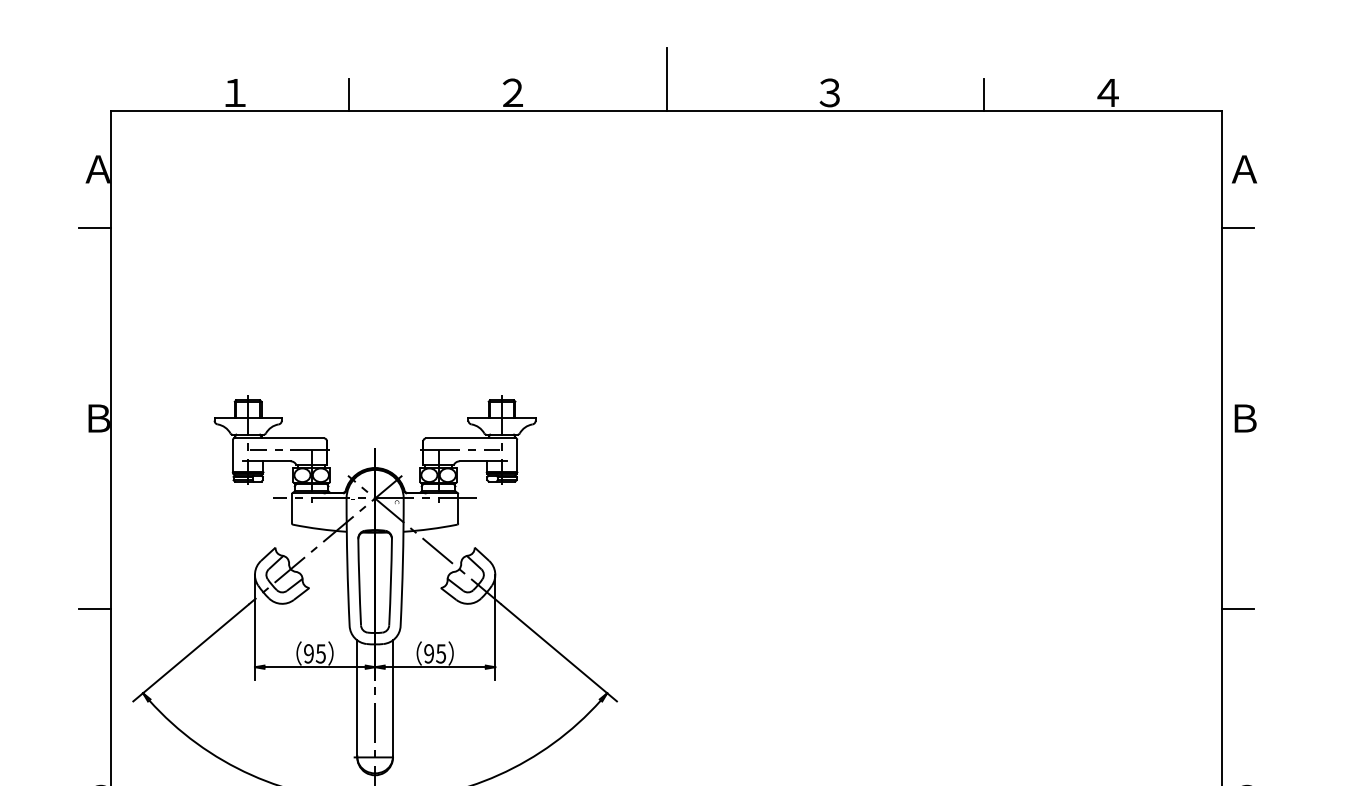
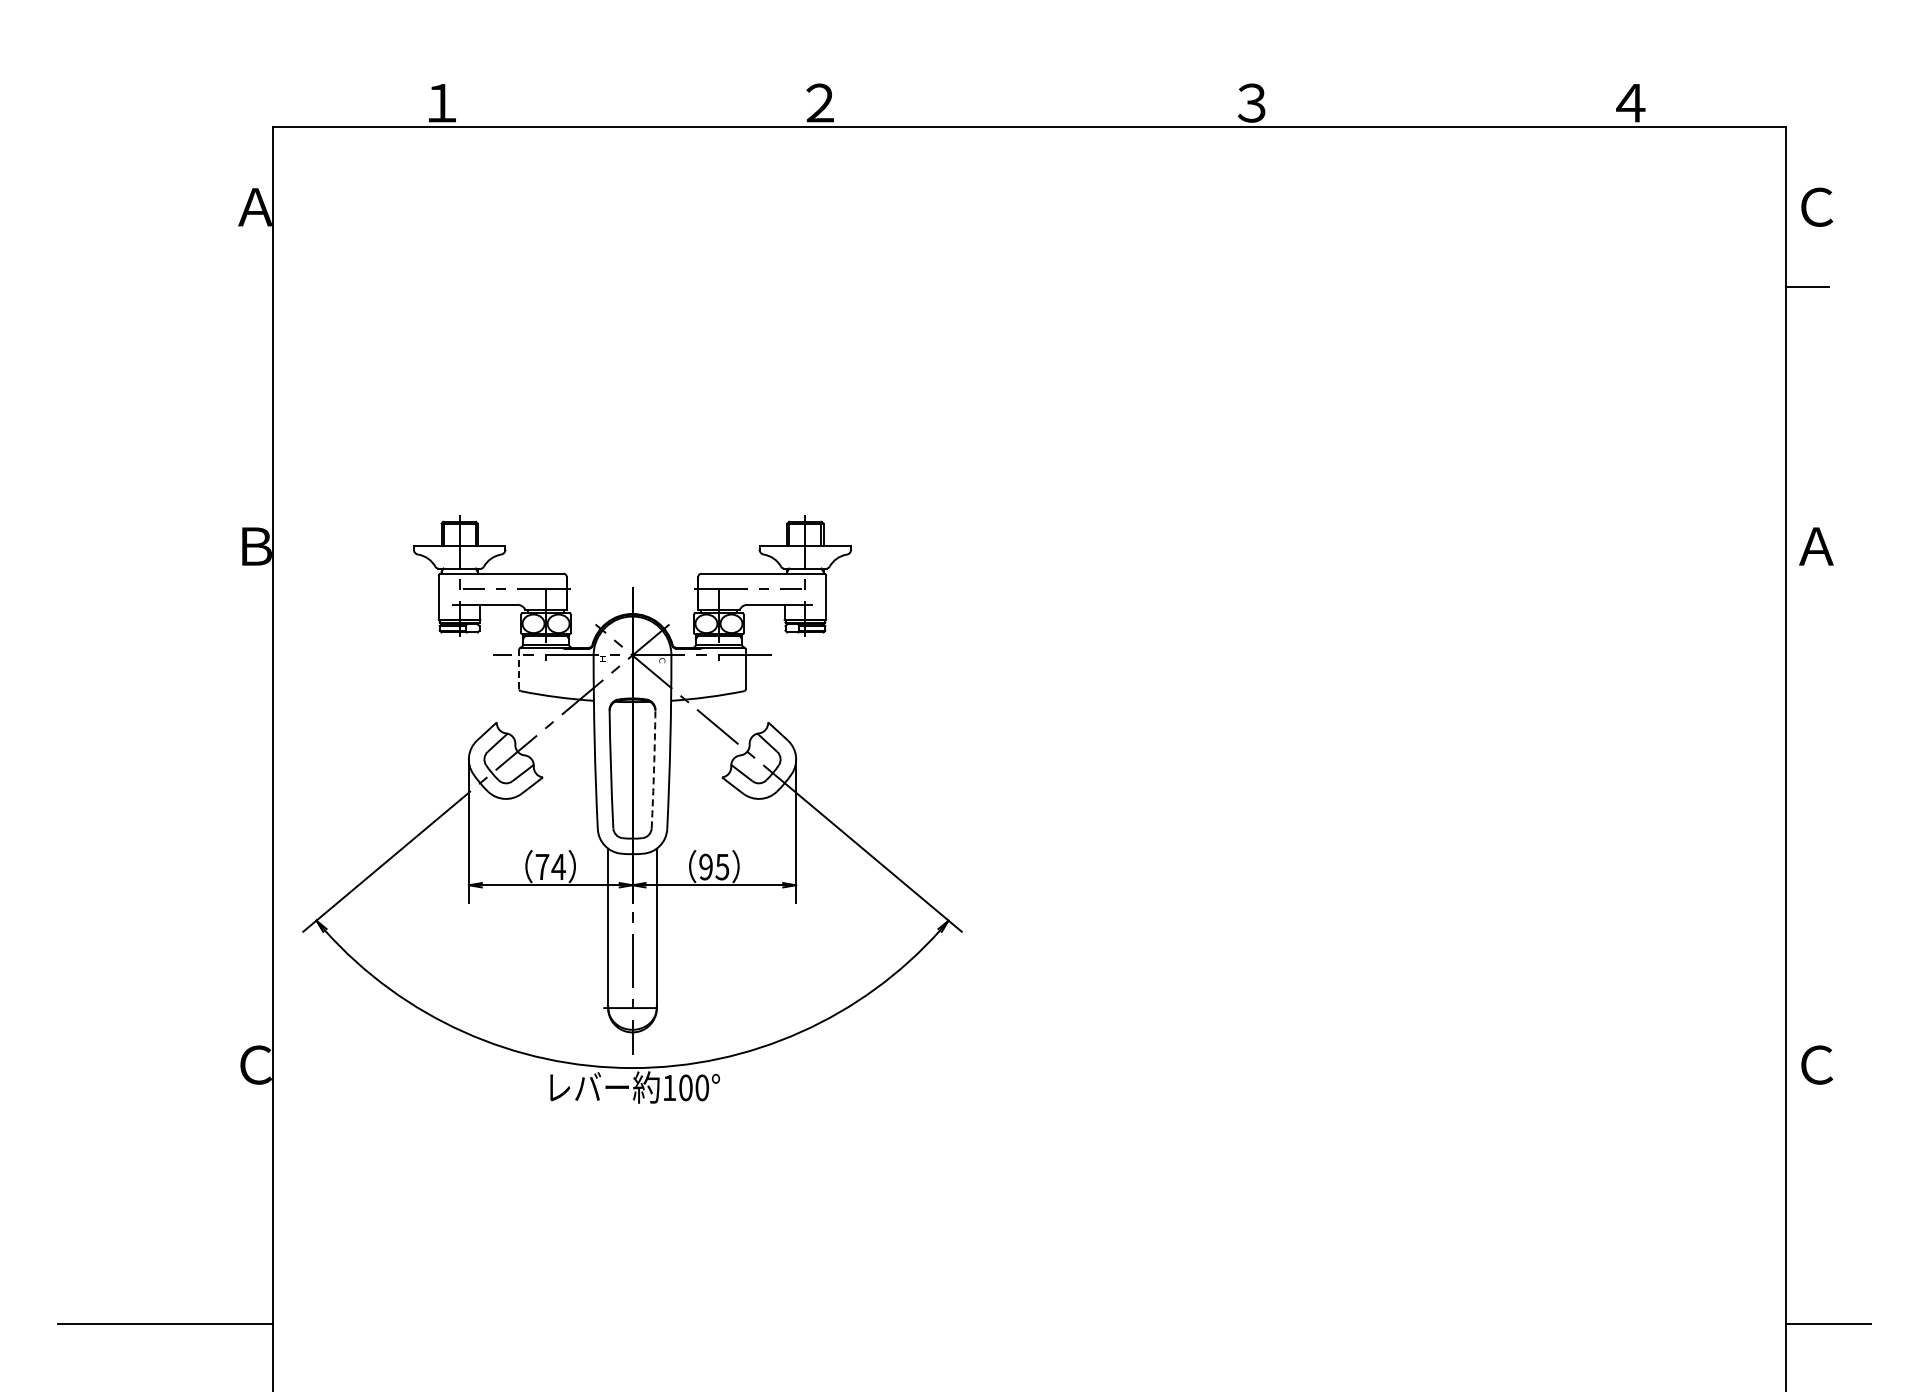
line: (666, 79) -> (1029, 84), removed
line: (349, 94) -> (597, 105), removed
line: (983, 94) -> (1461, 105), removed
text: (1244, 168) -> (1816, 206), Ａ -> Ｃ
line: (95, 228) -> (251, 287), removed
text: (1244, 418) -> (1816, 546), Ｂ -> Ａ
line: (292, 508) -> (519, 669), solid -> dashed
arc: (391, 582) -> (654, 769), solid -> dashed
line: (95, 608) -> (251, 805), removed
line: (1237, 608) -> (1806, 805), removed
text: (314, 653) -> (550, 866), 95 -> 74

